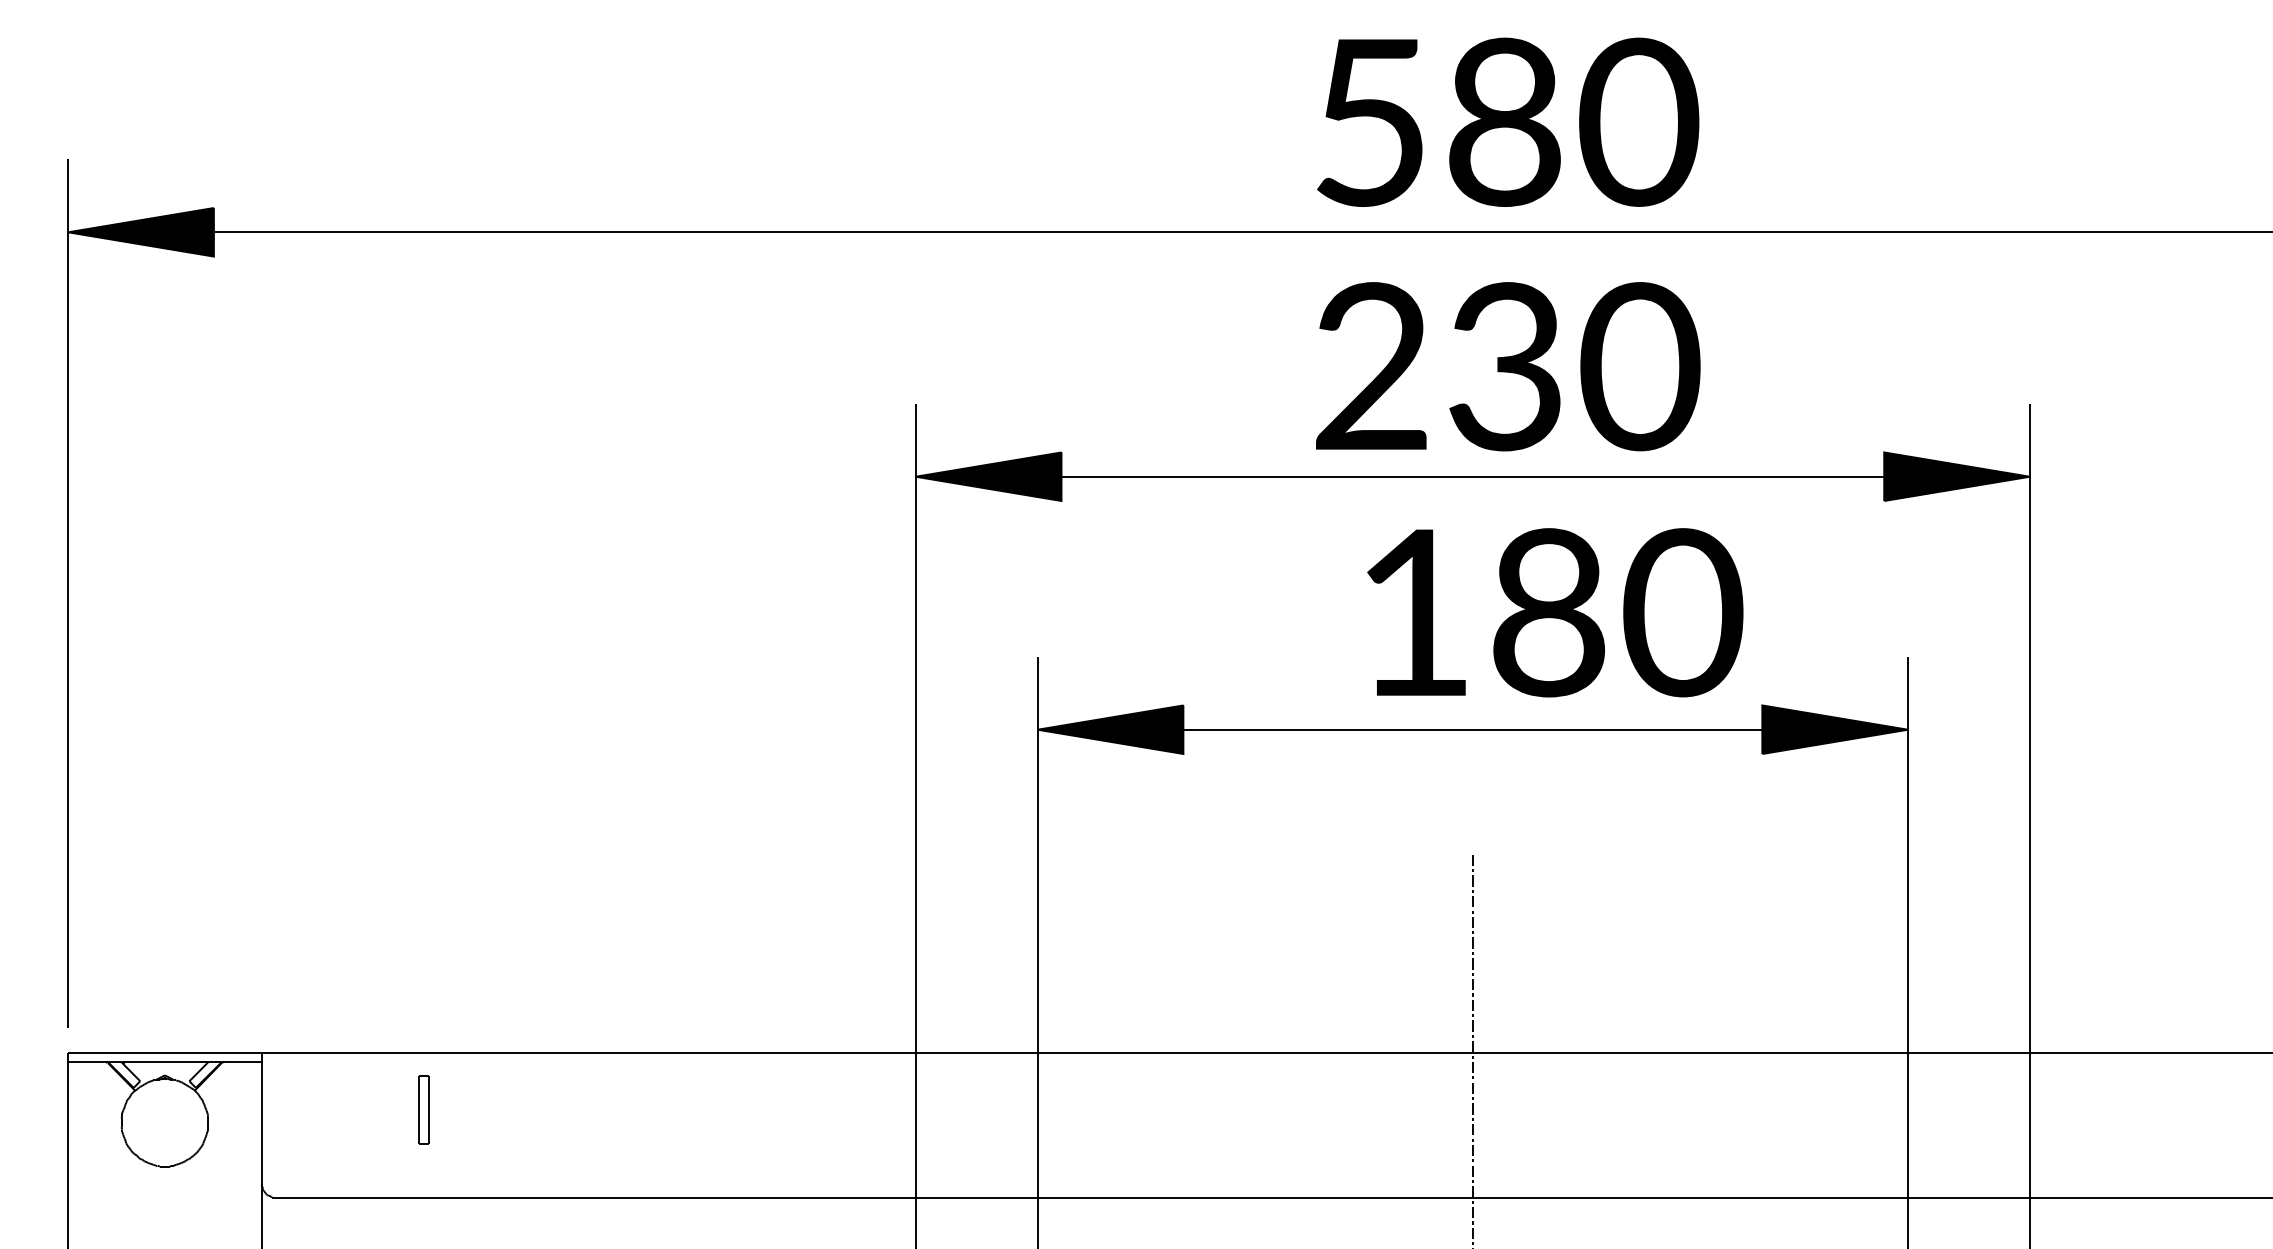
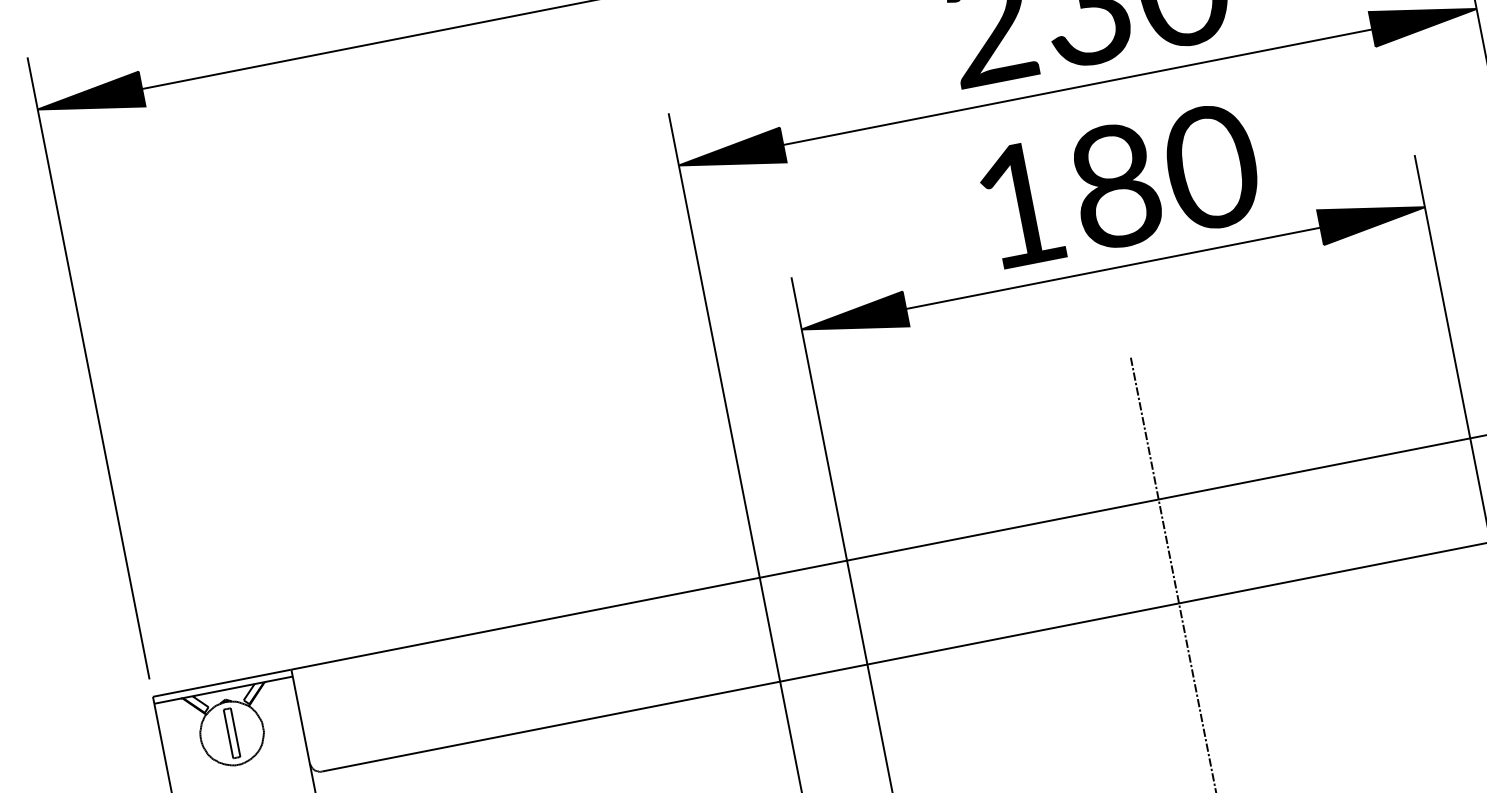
text: (1555, 612) -> (1120, 184), moved
part: (423, 1109) -> (231, 733), moved

